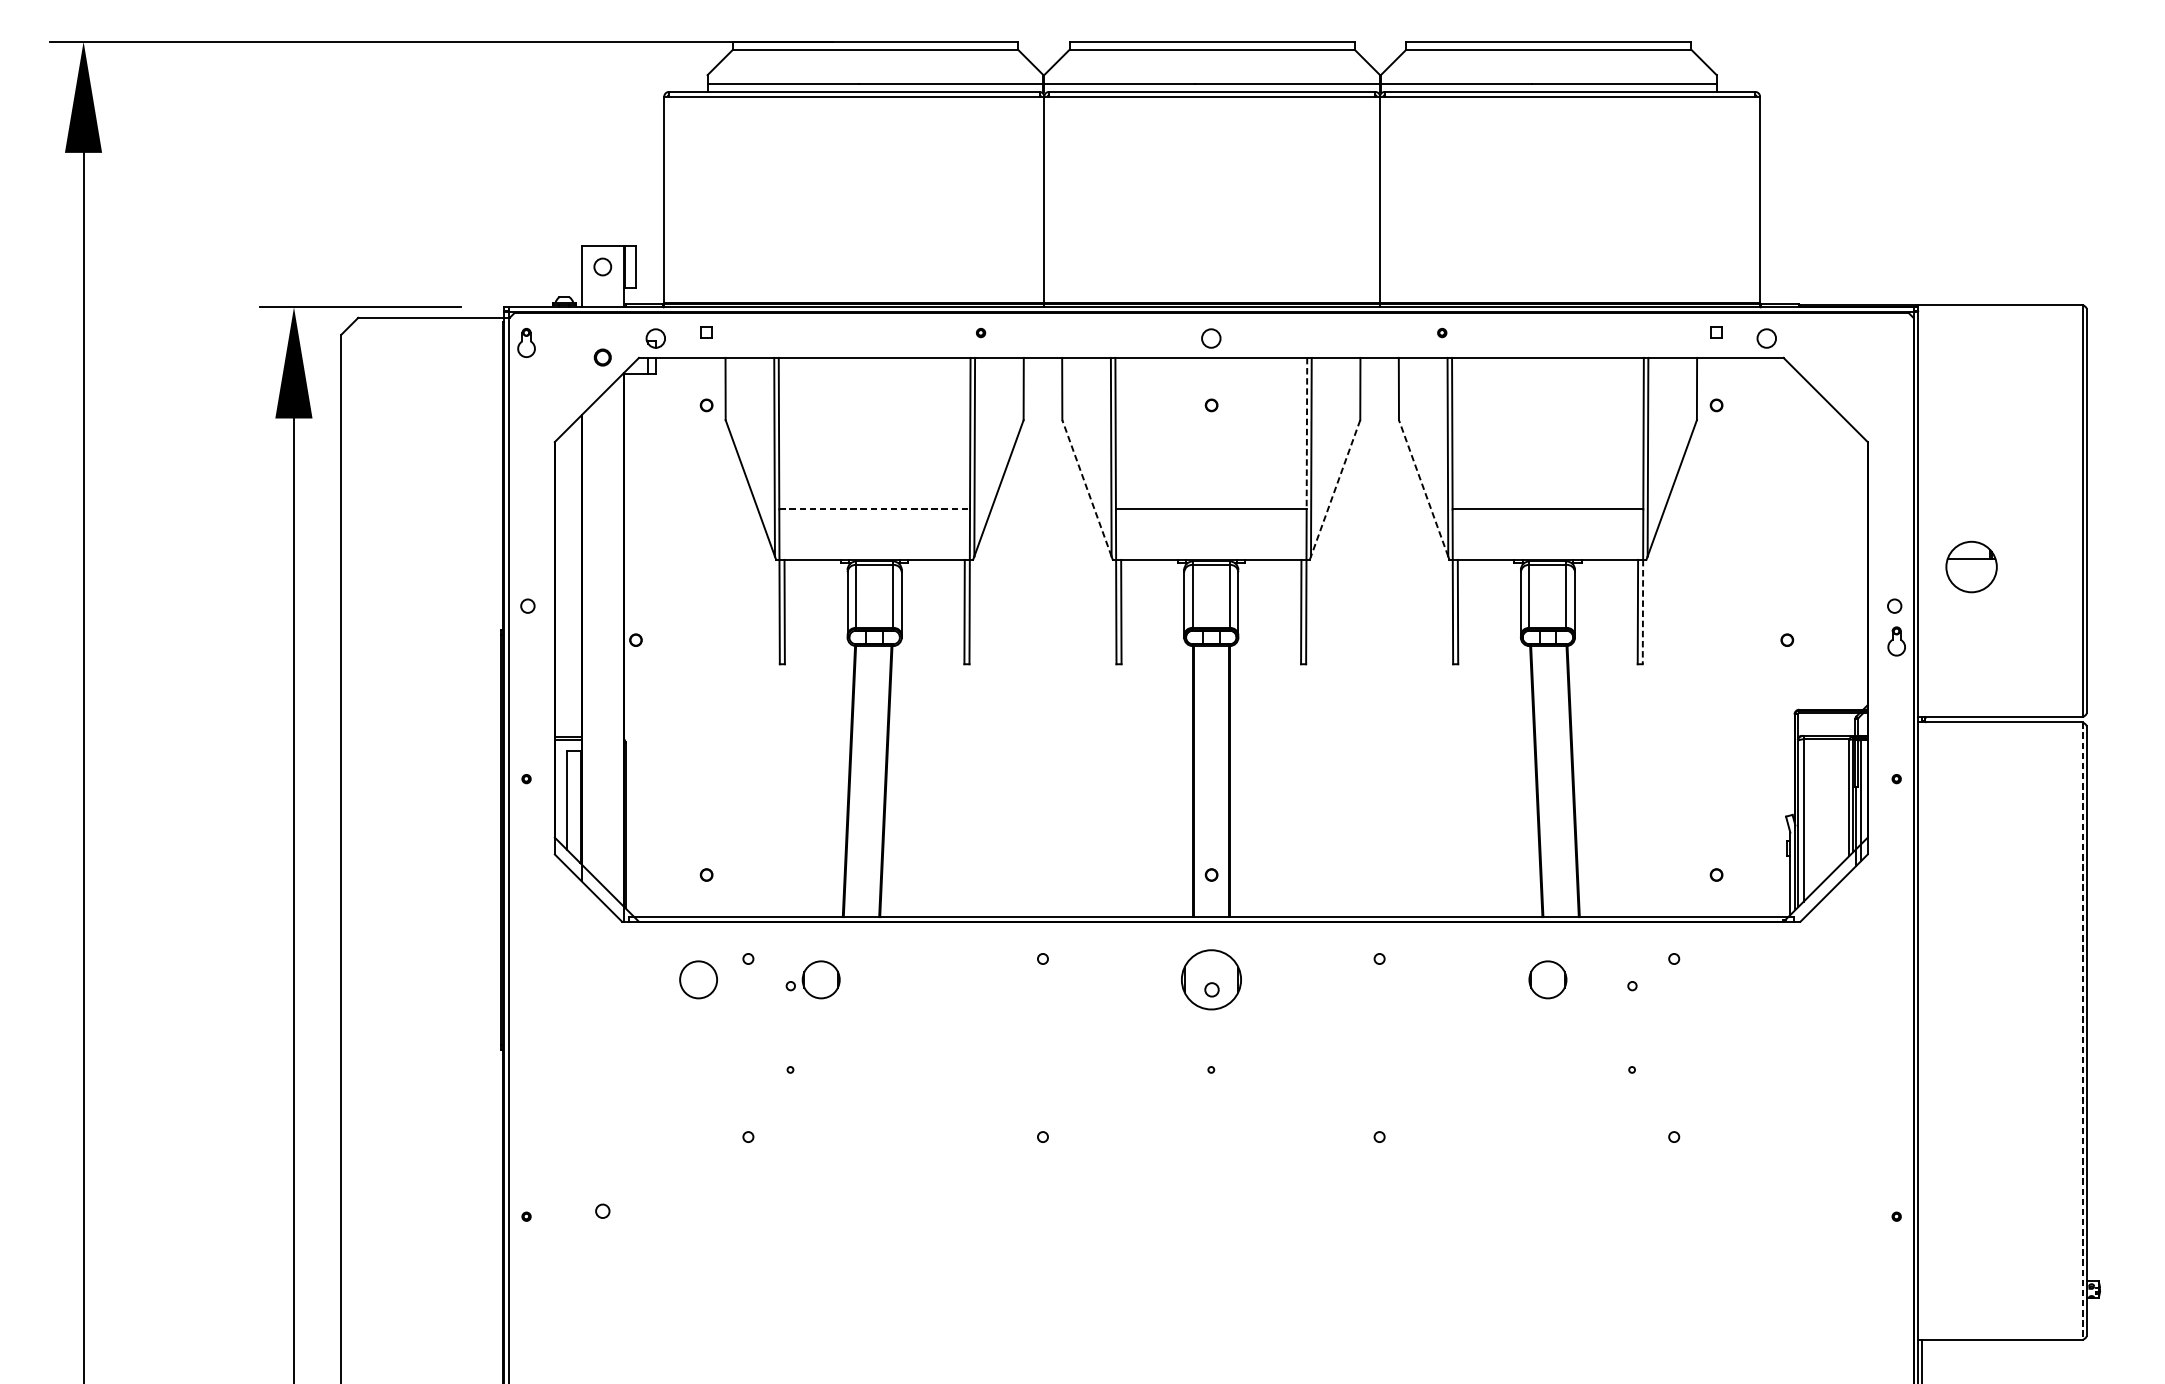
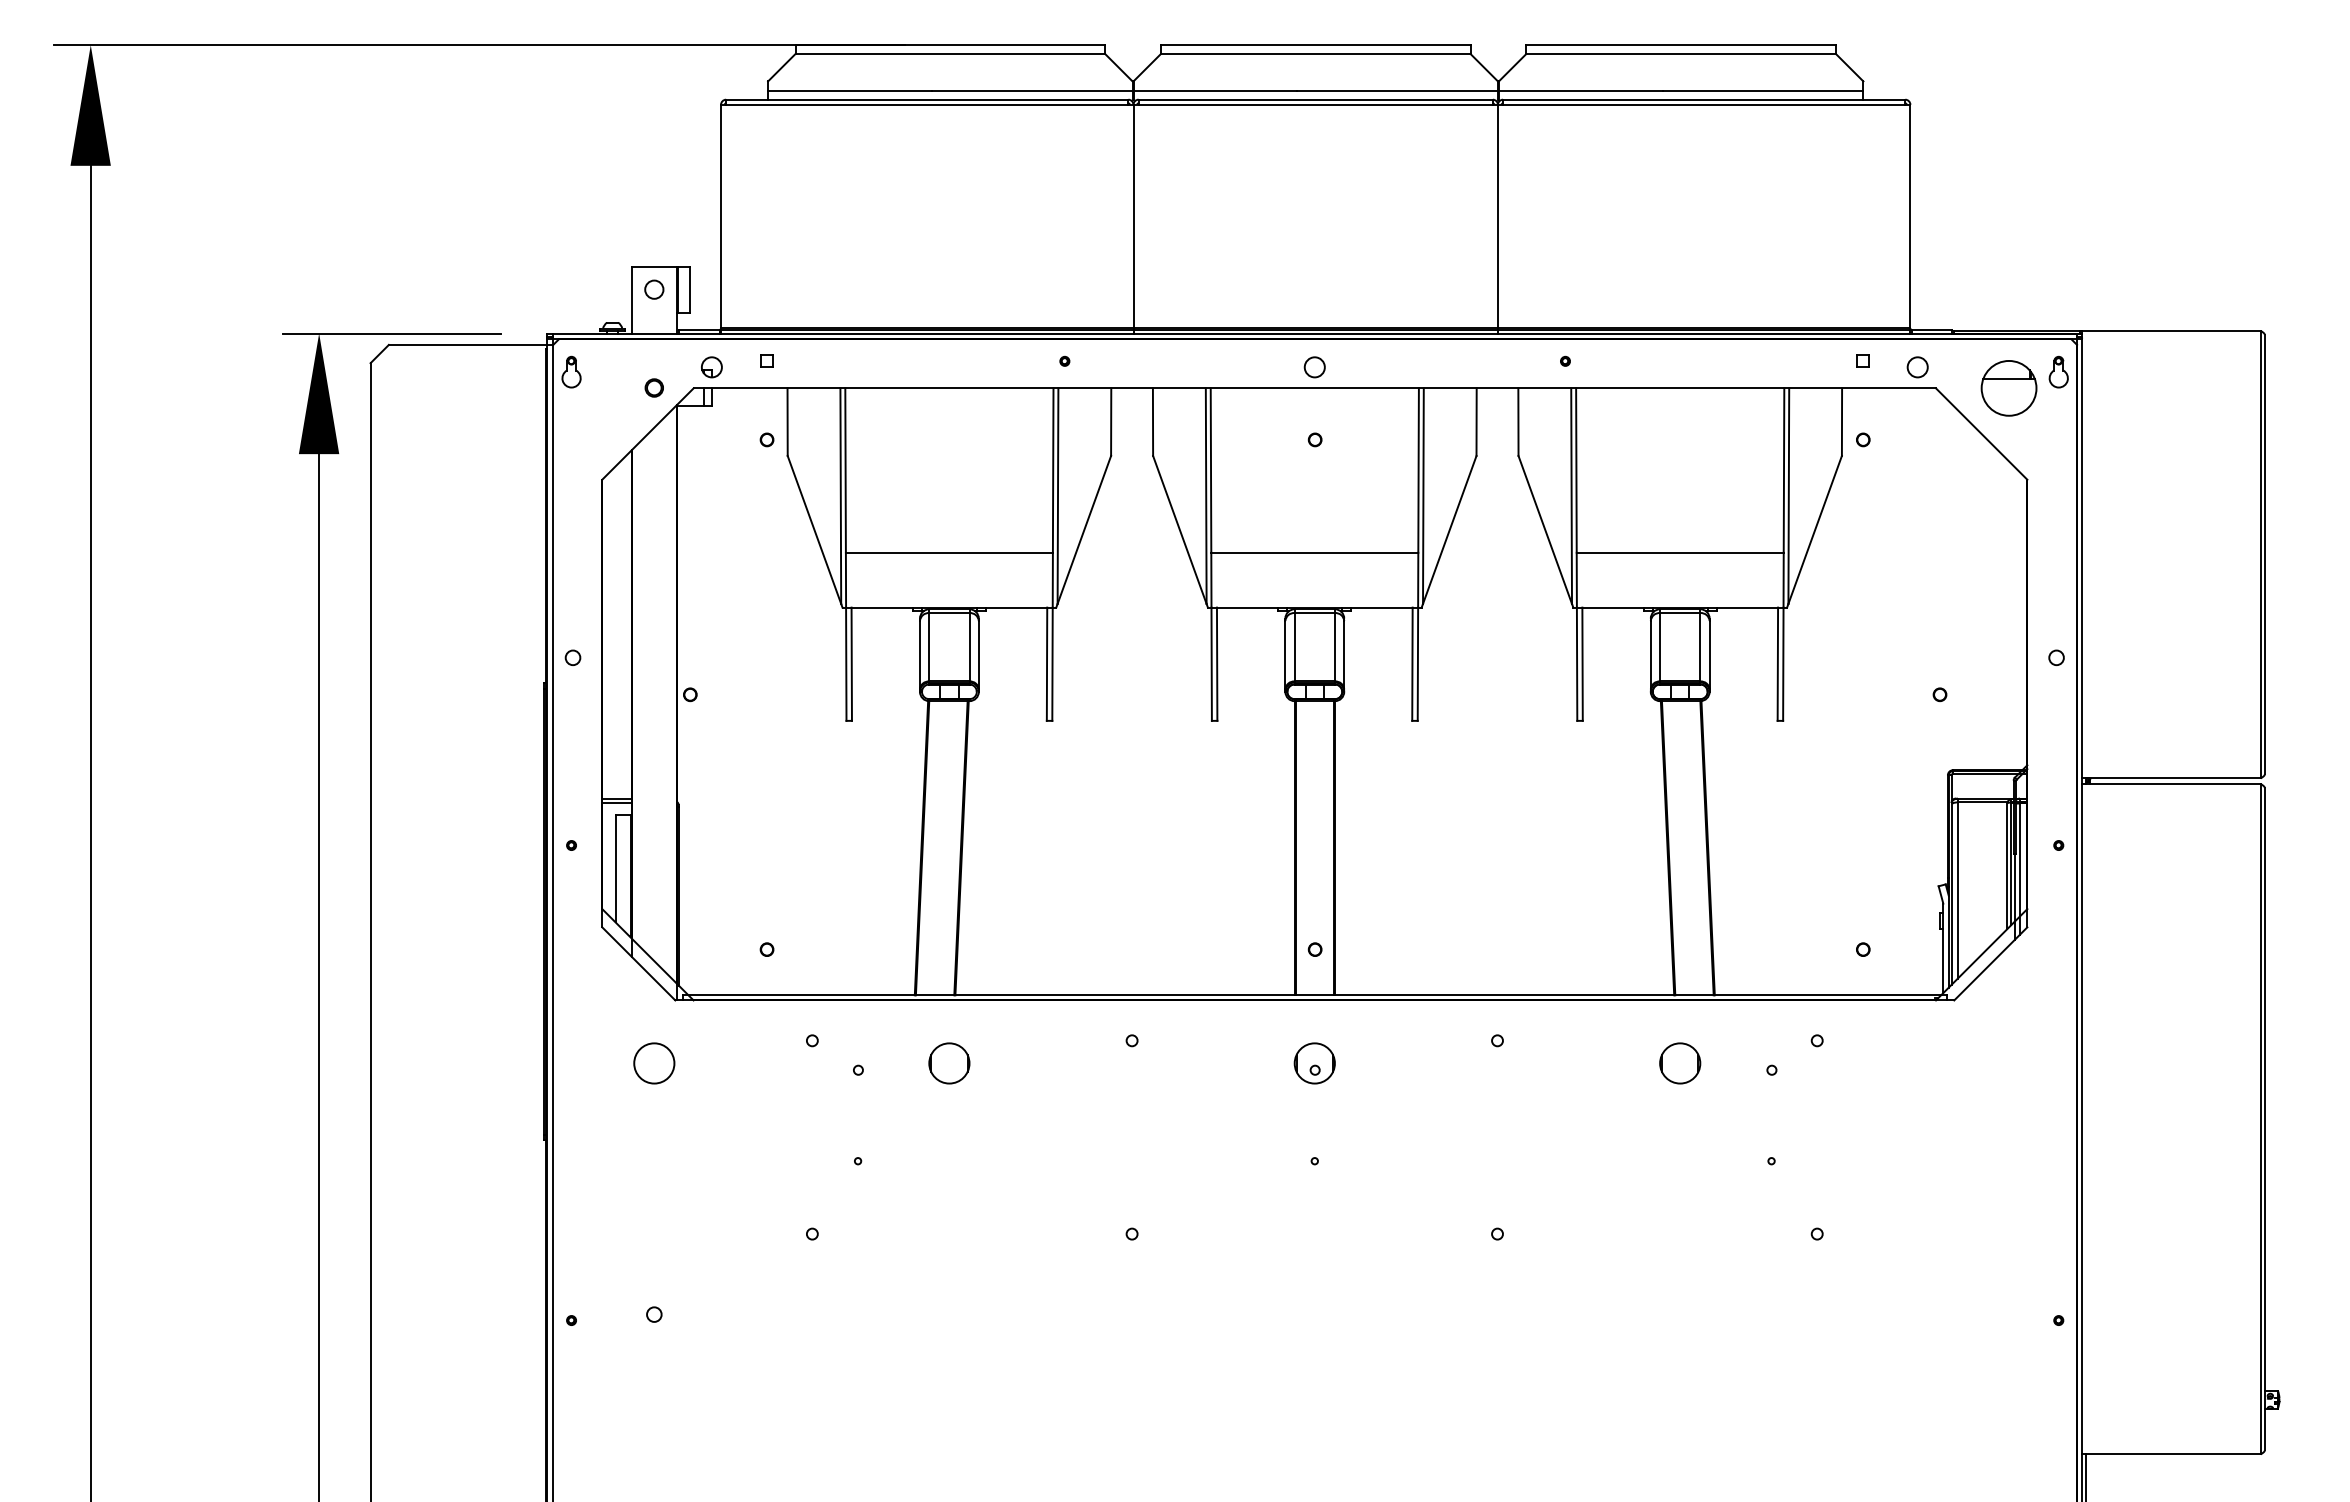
line: (1306, 434) -> (1418, 471), dashed -> solid
line: (1086, 487) -> (1179, 529), dashed -> solid
line: (1335, 487) -> (1449, 529), dashed -> solid
line: (1423, 487) -> (1545, 529), dashed -> solid
line: (874, 509) -> (949, 552), dashed -> solid
part: (1971, 567) -> (2008, 388), moved
line: (1643, 612) -> (1783, 664), dashed -> solid
part: (1896, 640) -> (2058, 371), moved
circle: (698, 979) -> (654, 1063), moved
circle: (821, 979) -> (949, 1063), moved
part: (1211, 979) -> (1314, 1063), size x0.62
line: (2082, 1031) -> (2260, 1119), dashed -> solid

